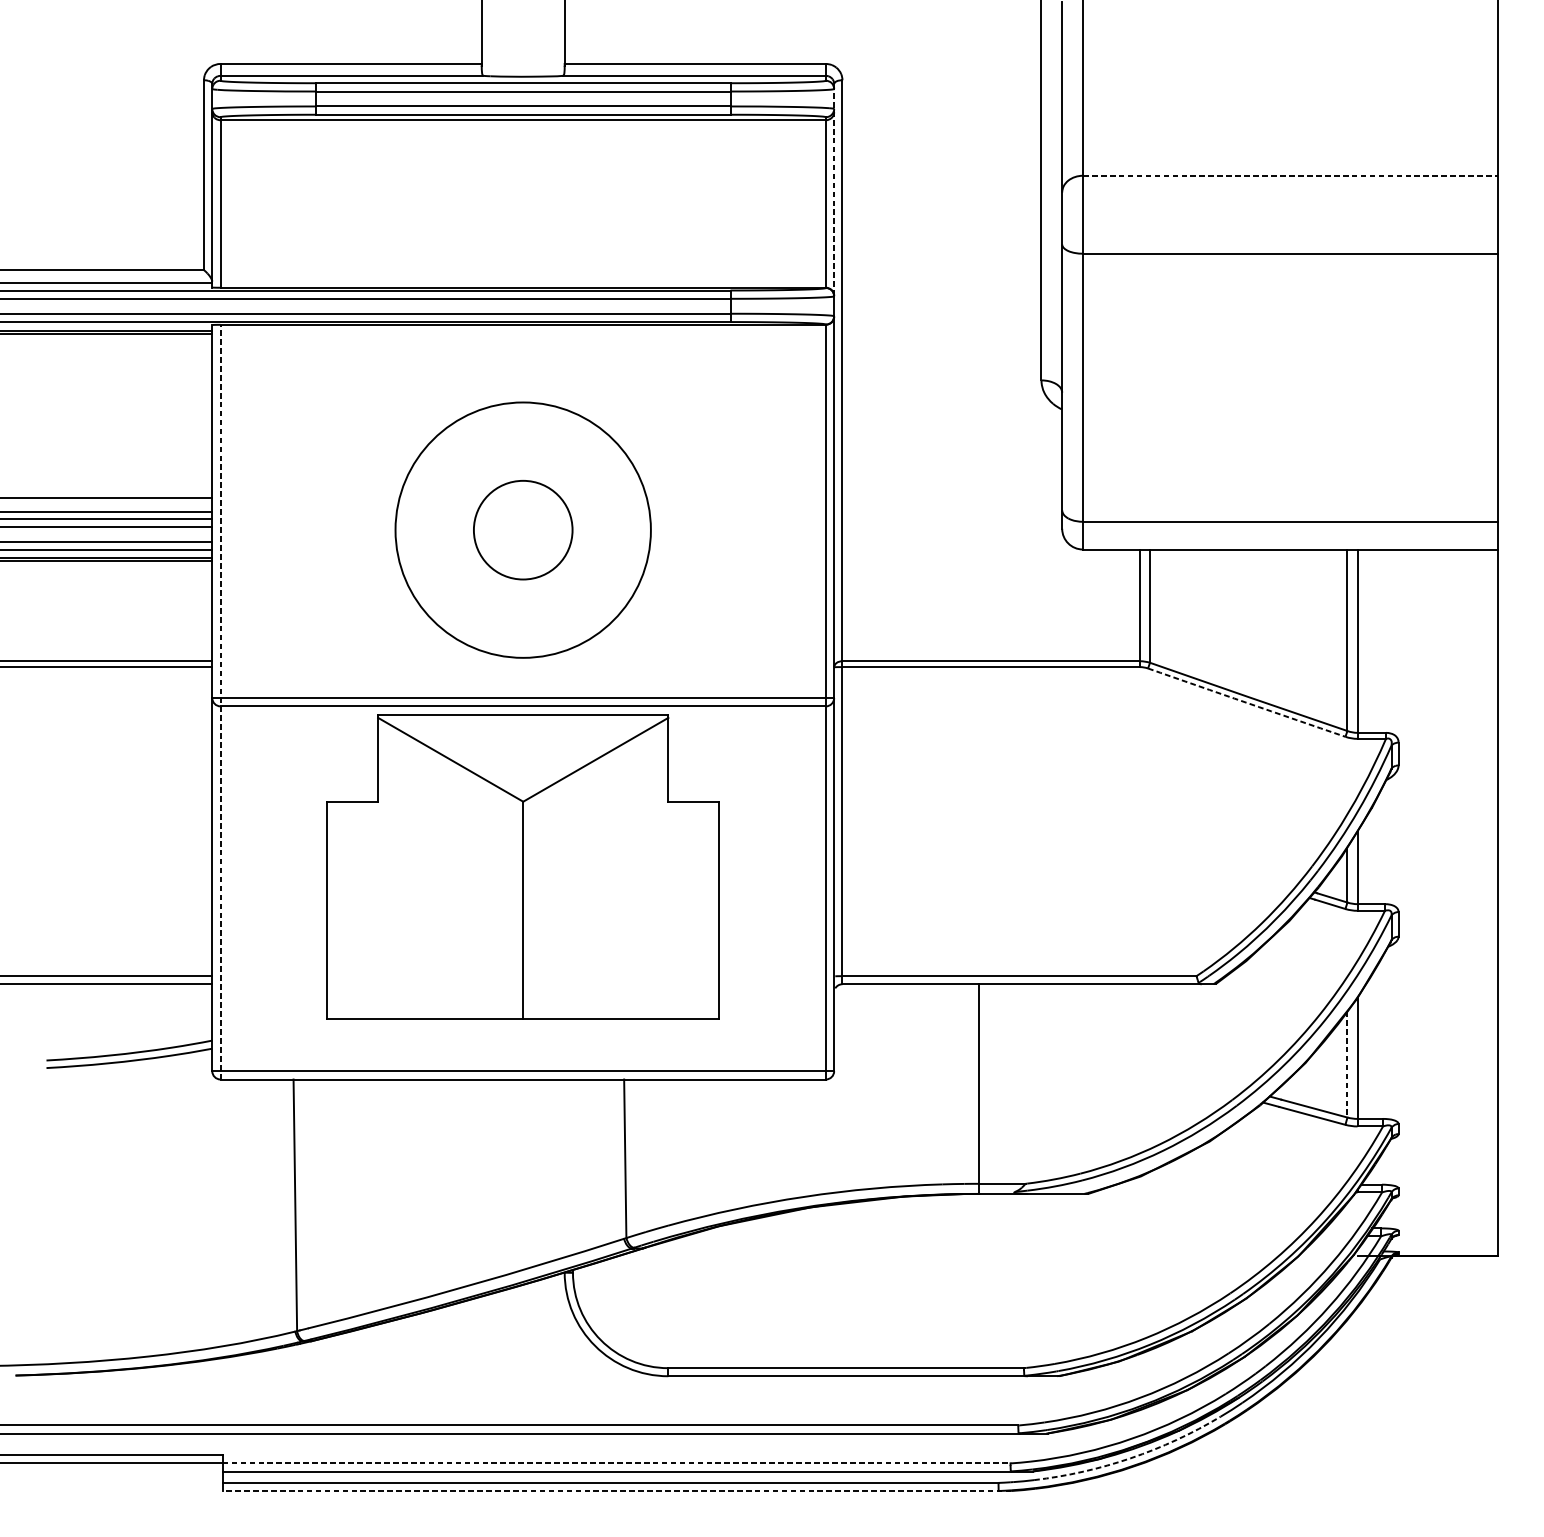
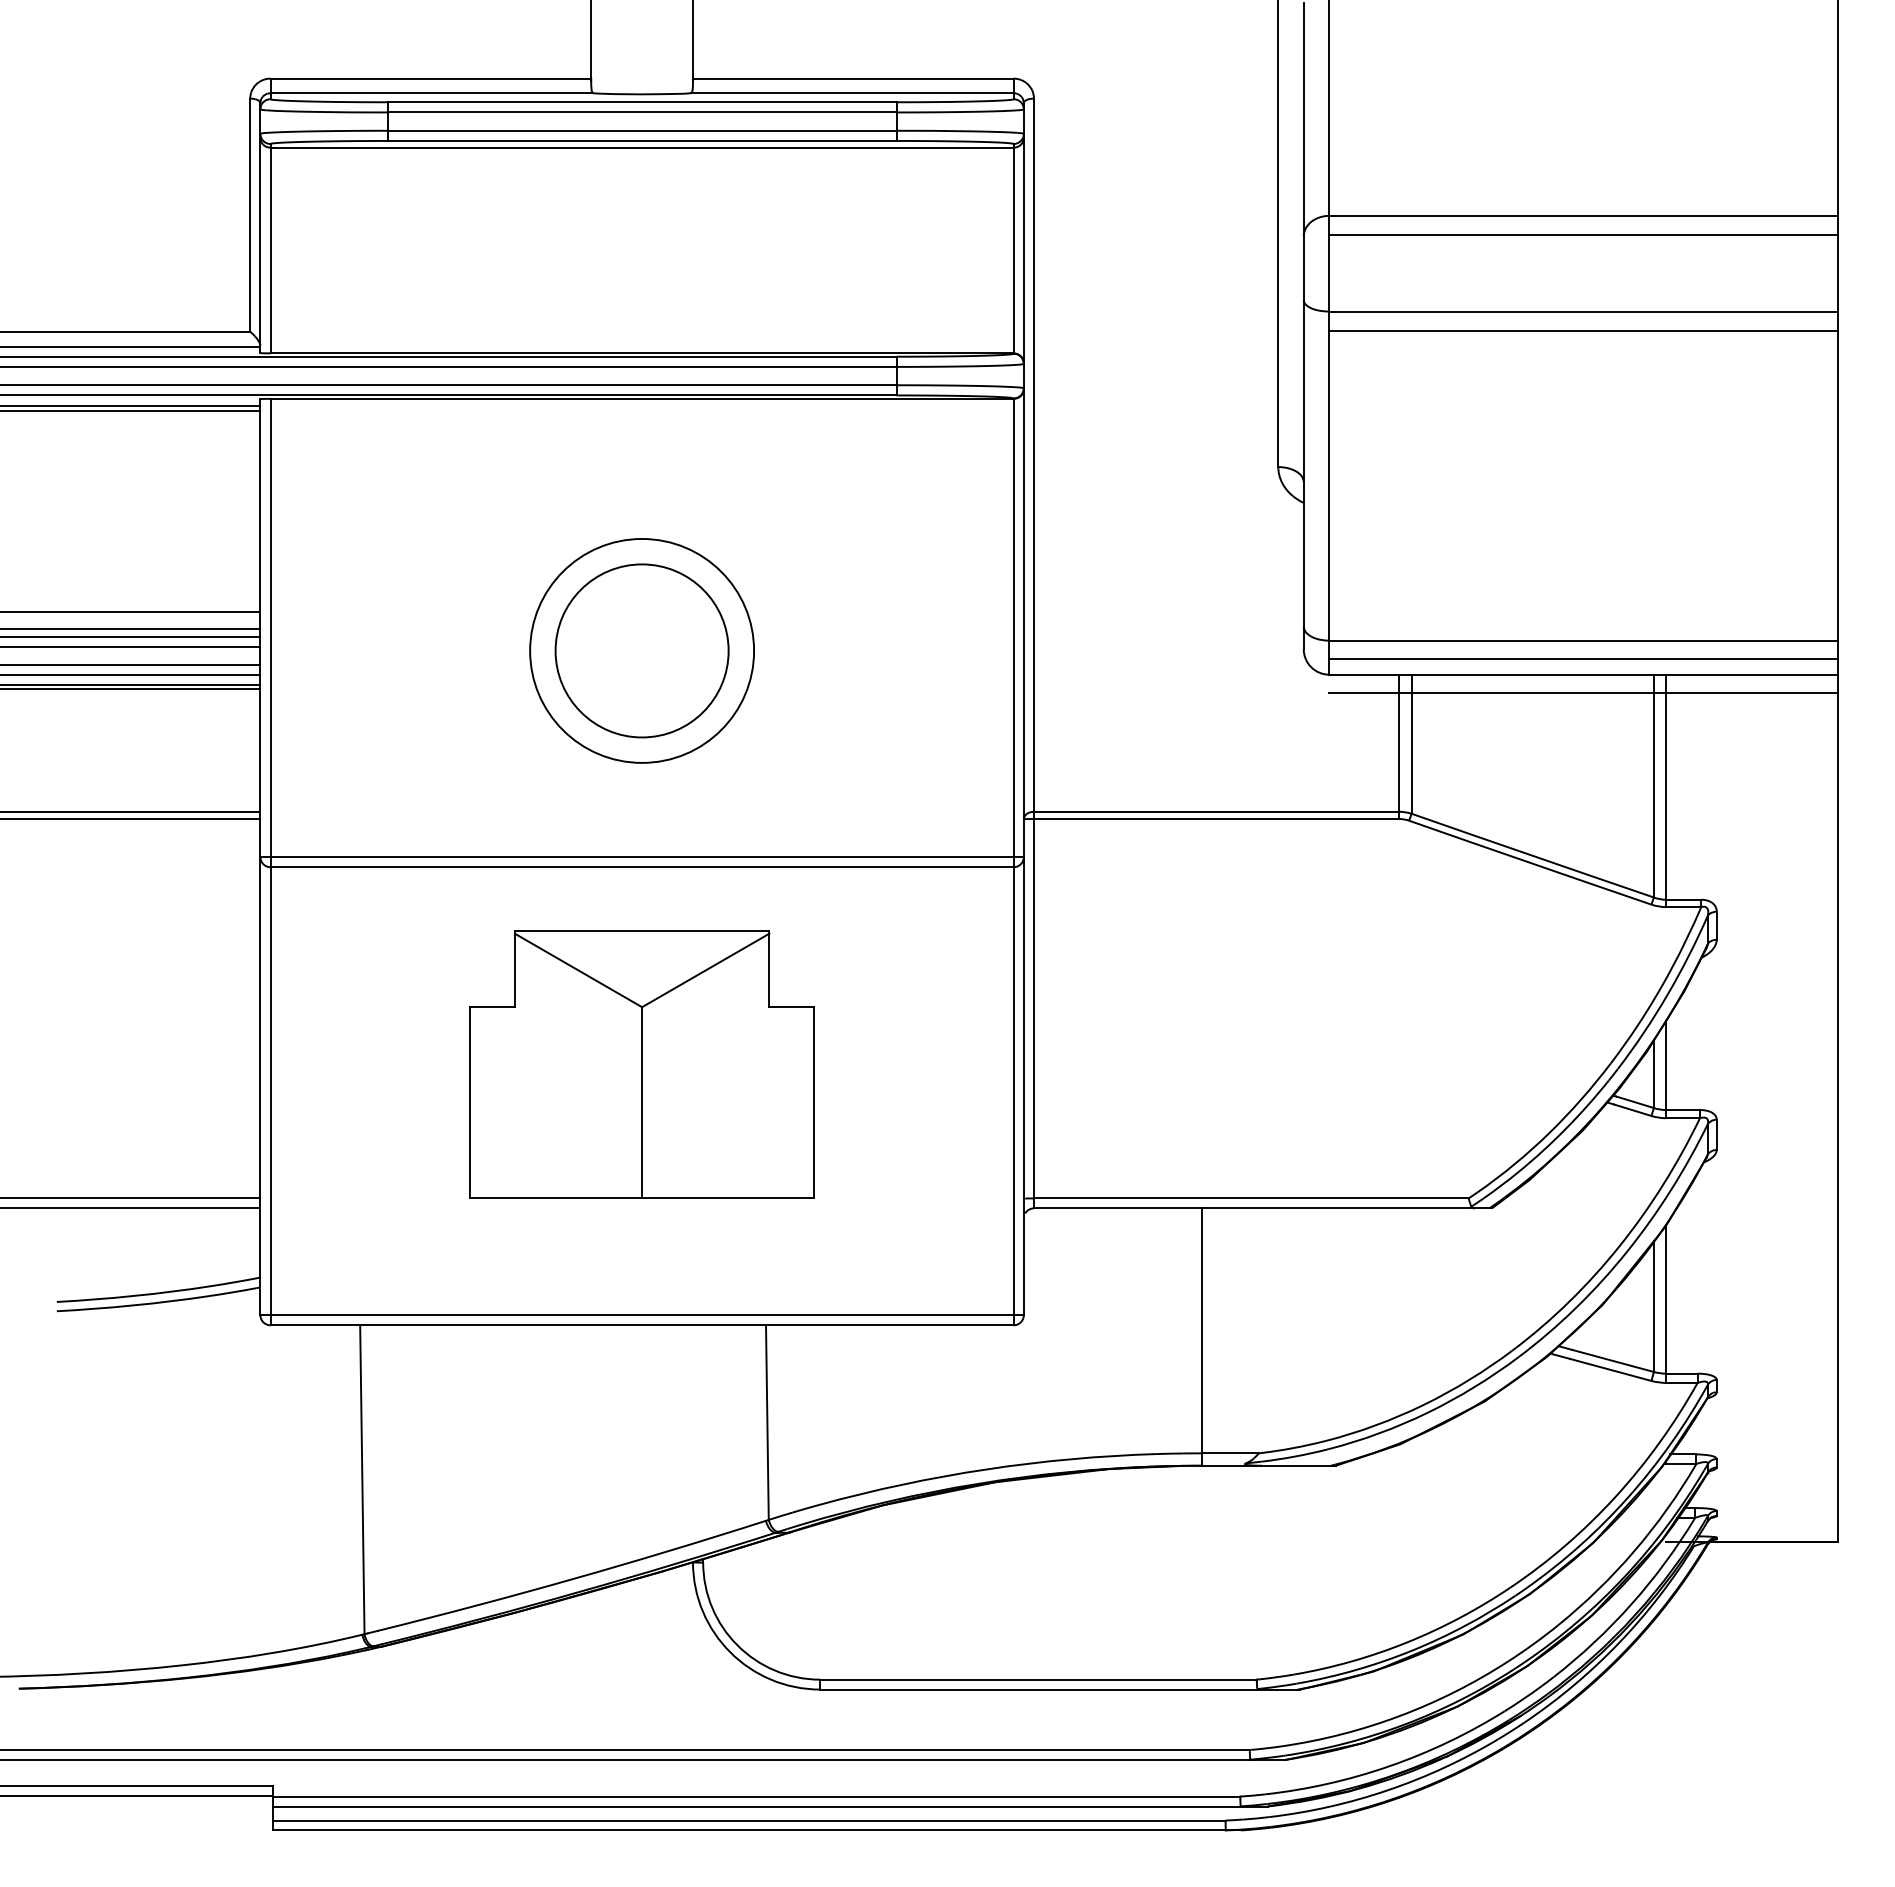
line: (1290, 175) -> (1584, 215), dashed -> solid
line: (833, 189) -> (1023, 232), dashed -> solid
line: (1290, 191) -> (1583, 235), added
line: (1290, 269) -> (1583, 331), added
circle: (522, 529) -> (641, 650), size x1.43
circle: (523, 529) -> (642, 650), size x0.71
line: (1290, 537) -> (1583, 659), added
line: (1290, 564) -> (1583, 693), added
line: (220, 701) -> (270, 861), dashed -> solid
arc: (1246, 702) -> (1530, 862), dashed -> solid
part: (522, 867) -> (641, 1064), size x0.71
line: (1347, 1065) -> (1653, 1307), dashed -> solid
arc: (1130, 1458) -> (1387, 1790), dashed -> solid
line: (616, 1463) -> (756, 1796), dashed -> solid
line: (616, 1491) -> (756, 1830), dashed -> solid

